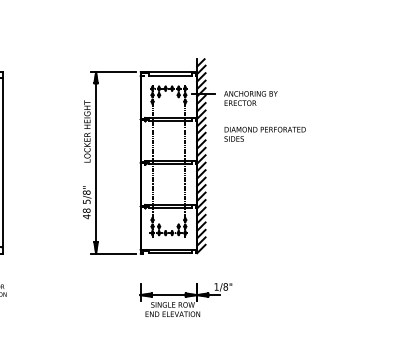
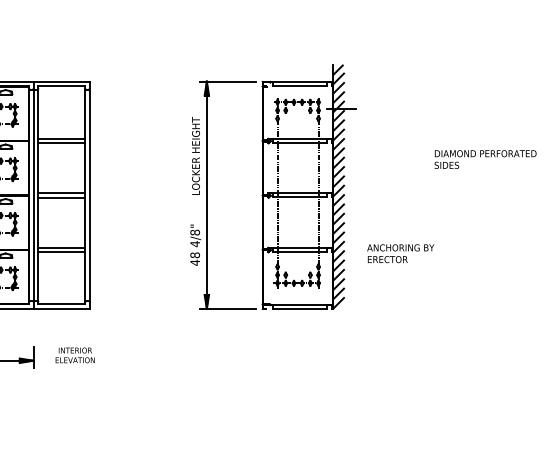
text: (250, 98) -> (400, 253), moved
text: (265, 134) -> (485, 159), moved
text: (87, 202) -> (195, 244), 5/8" -> 4/8"
part: (186, 299) -> (319, 366), removed

